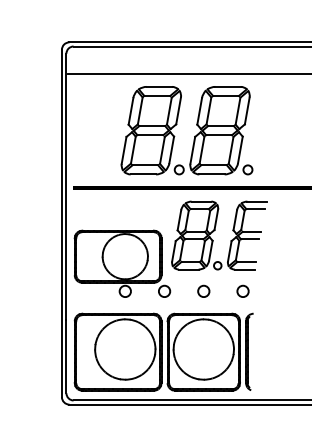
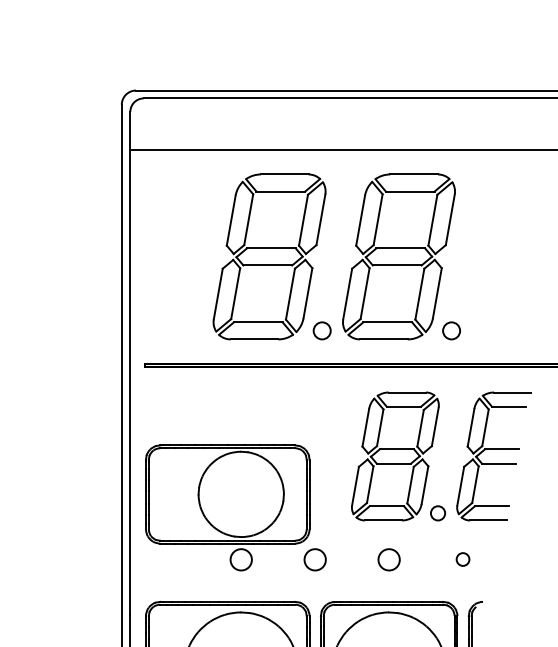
part: (194, 136) -> (350, 267), moved
part: (215, 230) -> (433, 446), moved
circle: (242, 290) -> (462, 558), size x0.6

